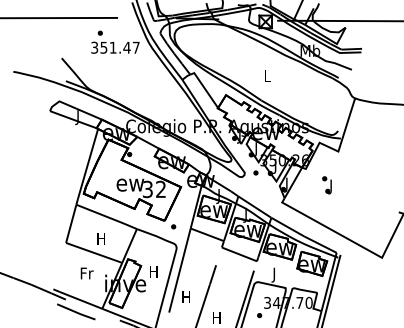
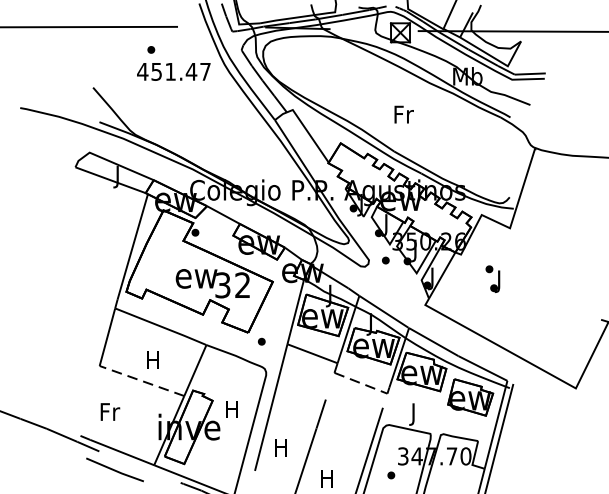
text: (94, 47) -> (142, 71), 351.47 -> 451.47
text: (267, 75) -> (403, 113), L -> Fr
line: (94, 252) -> (142, 380), solid -> dashed
line: (239, 254) -> (361, 383), solid -> dashed
text: (86, 273) -> (109, 412), moved

